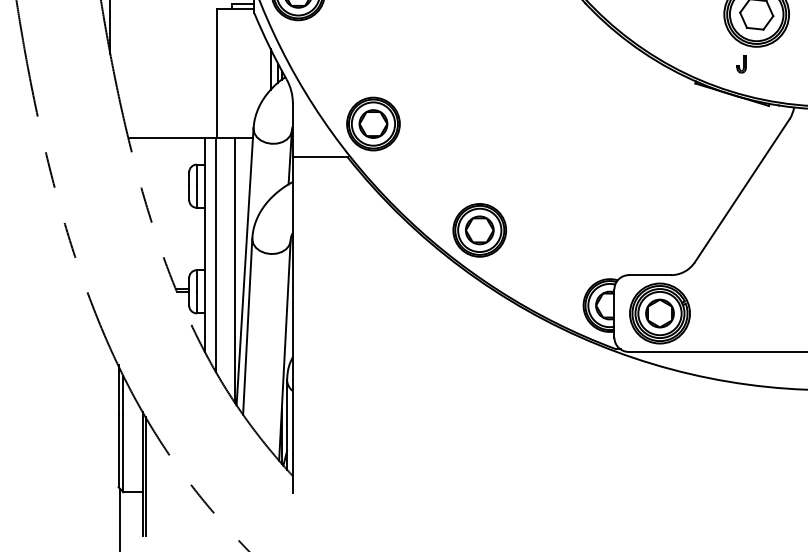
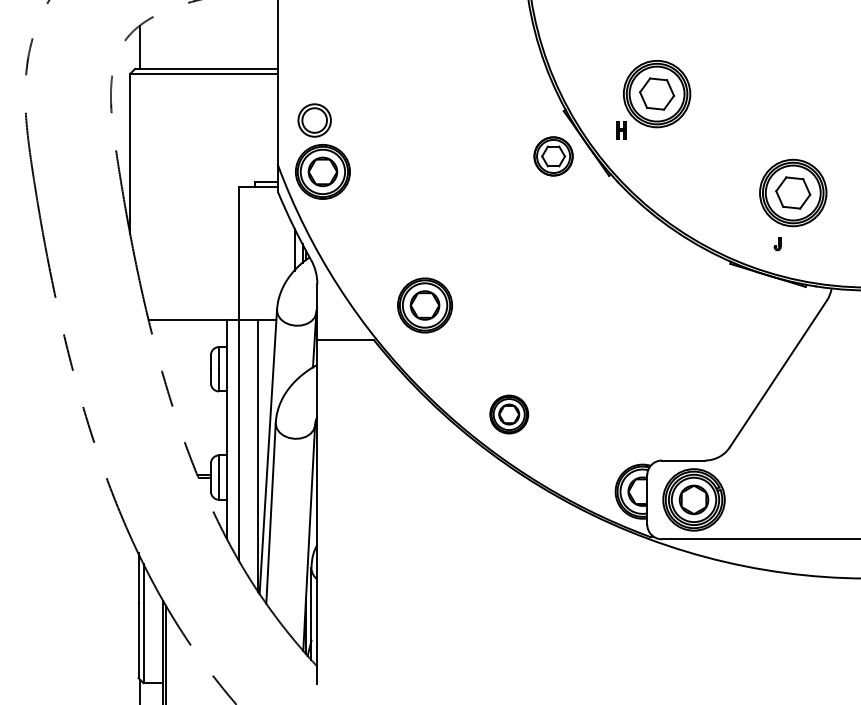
part: (741, 64) -> (777, 244), size x0.7
part: (372, 124) -> (424, 305), moved
part: (480, 230) -> (509, 414), size x0.7

